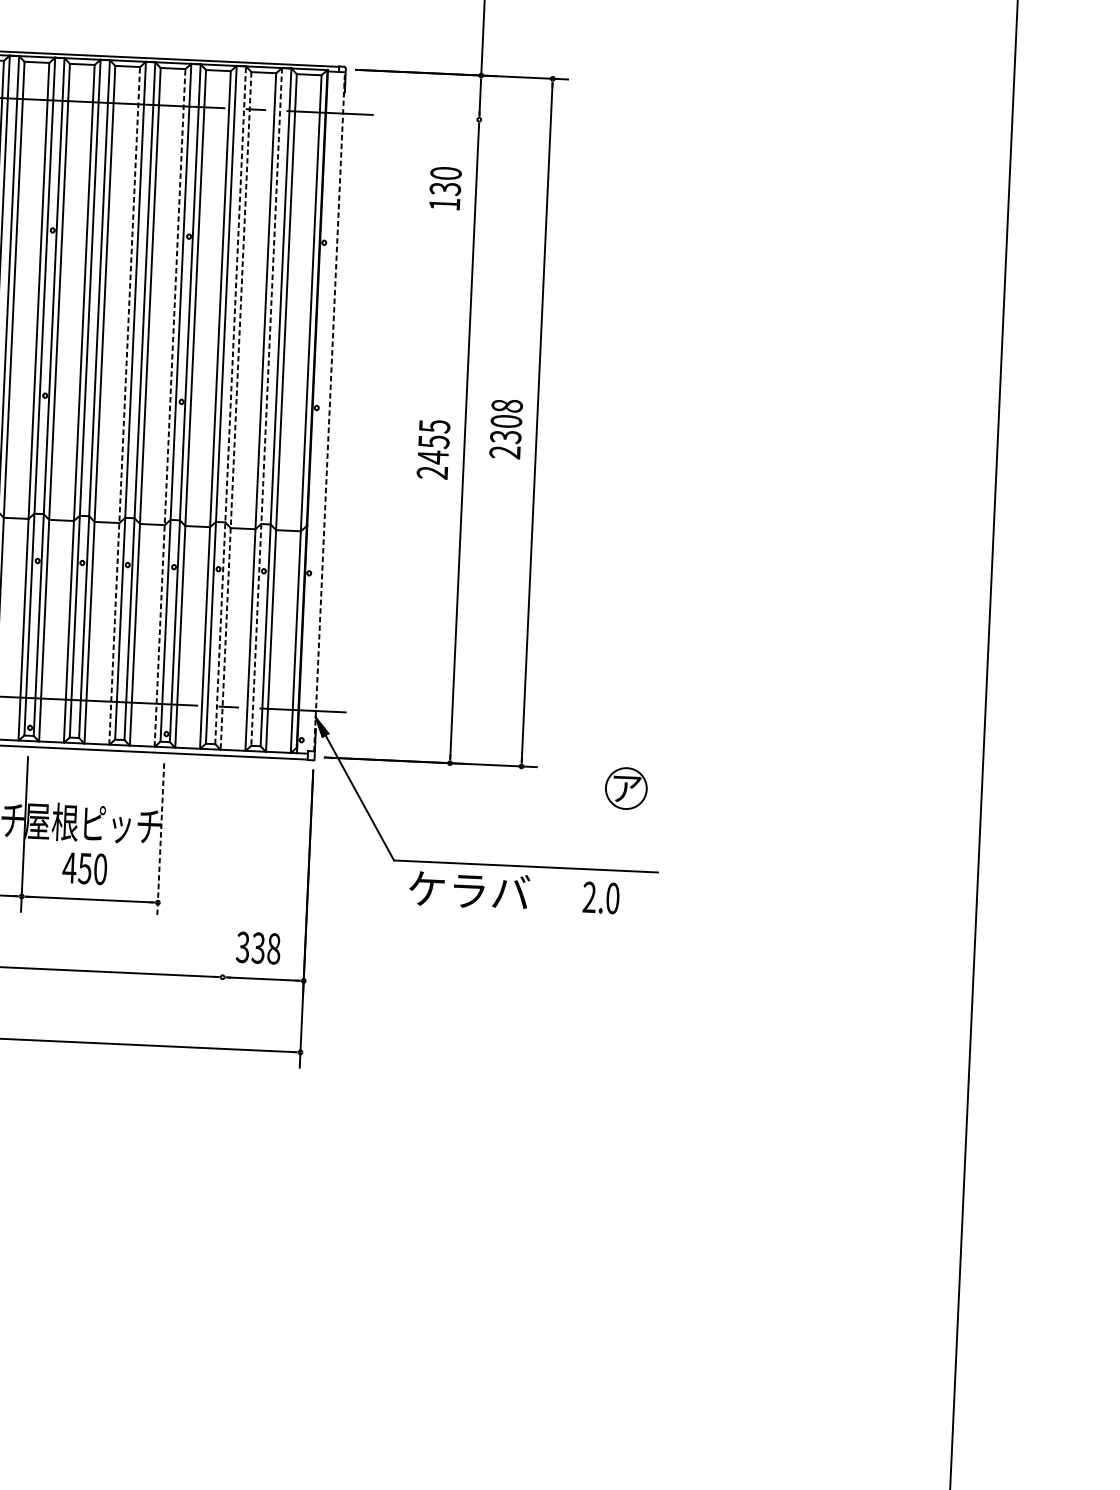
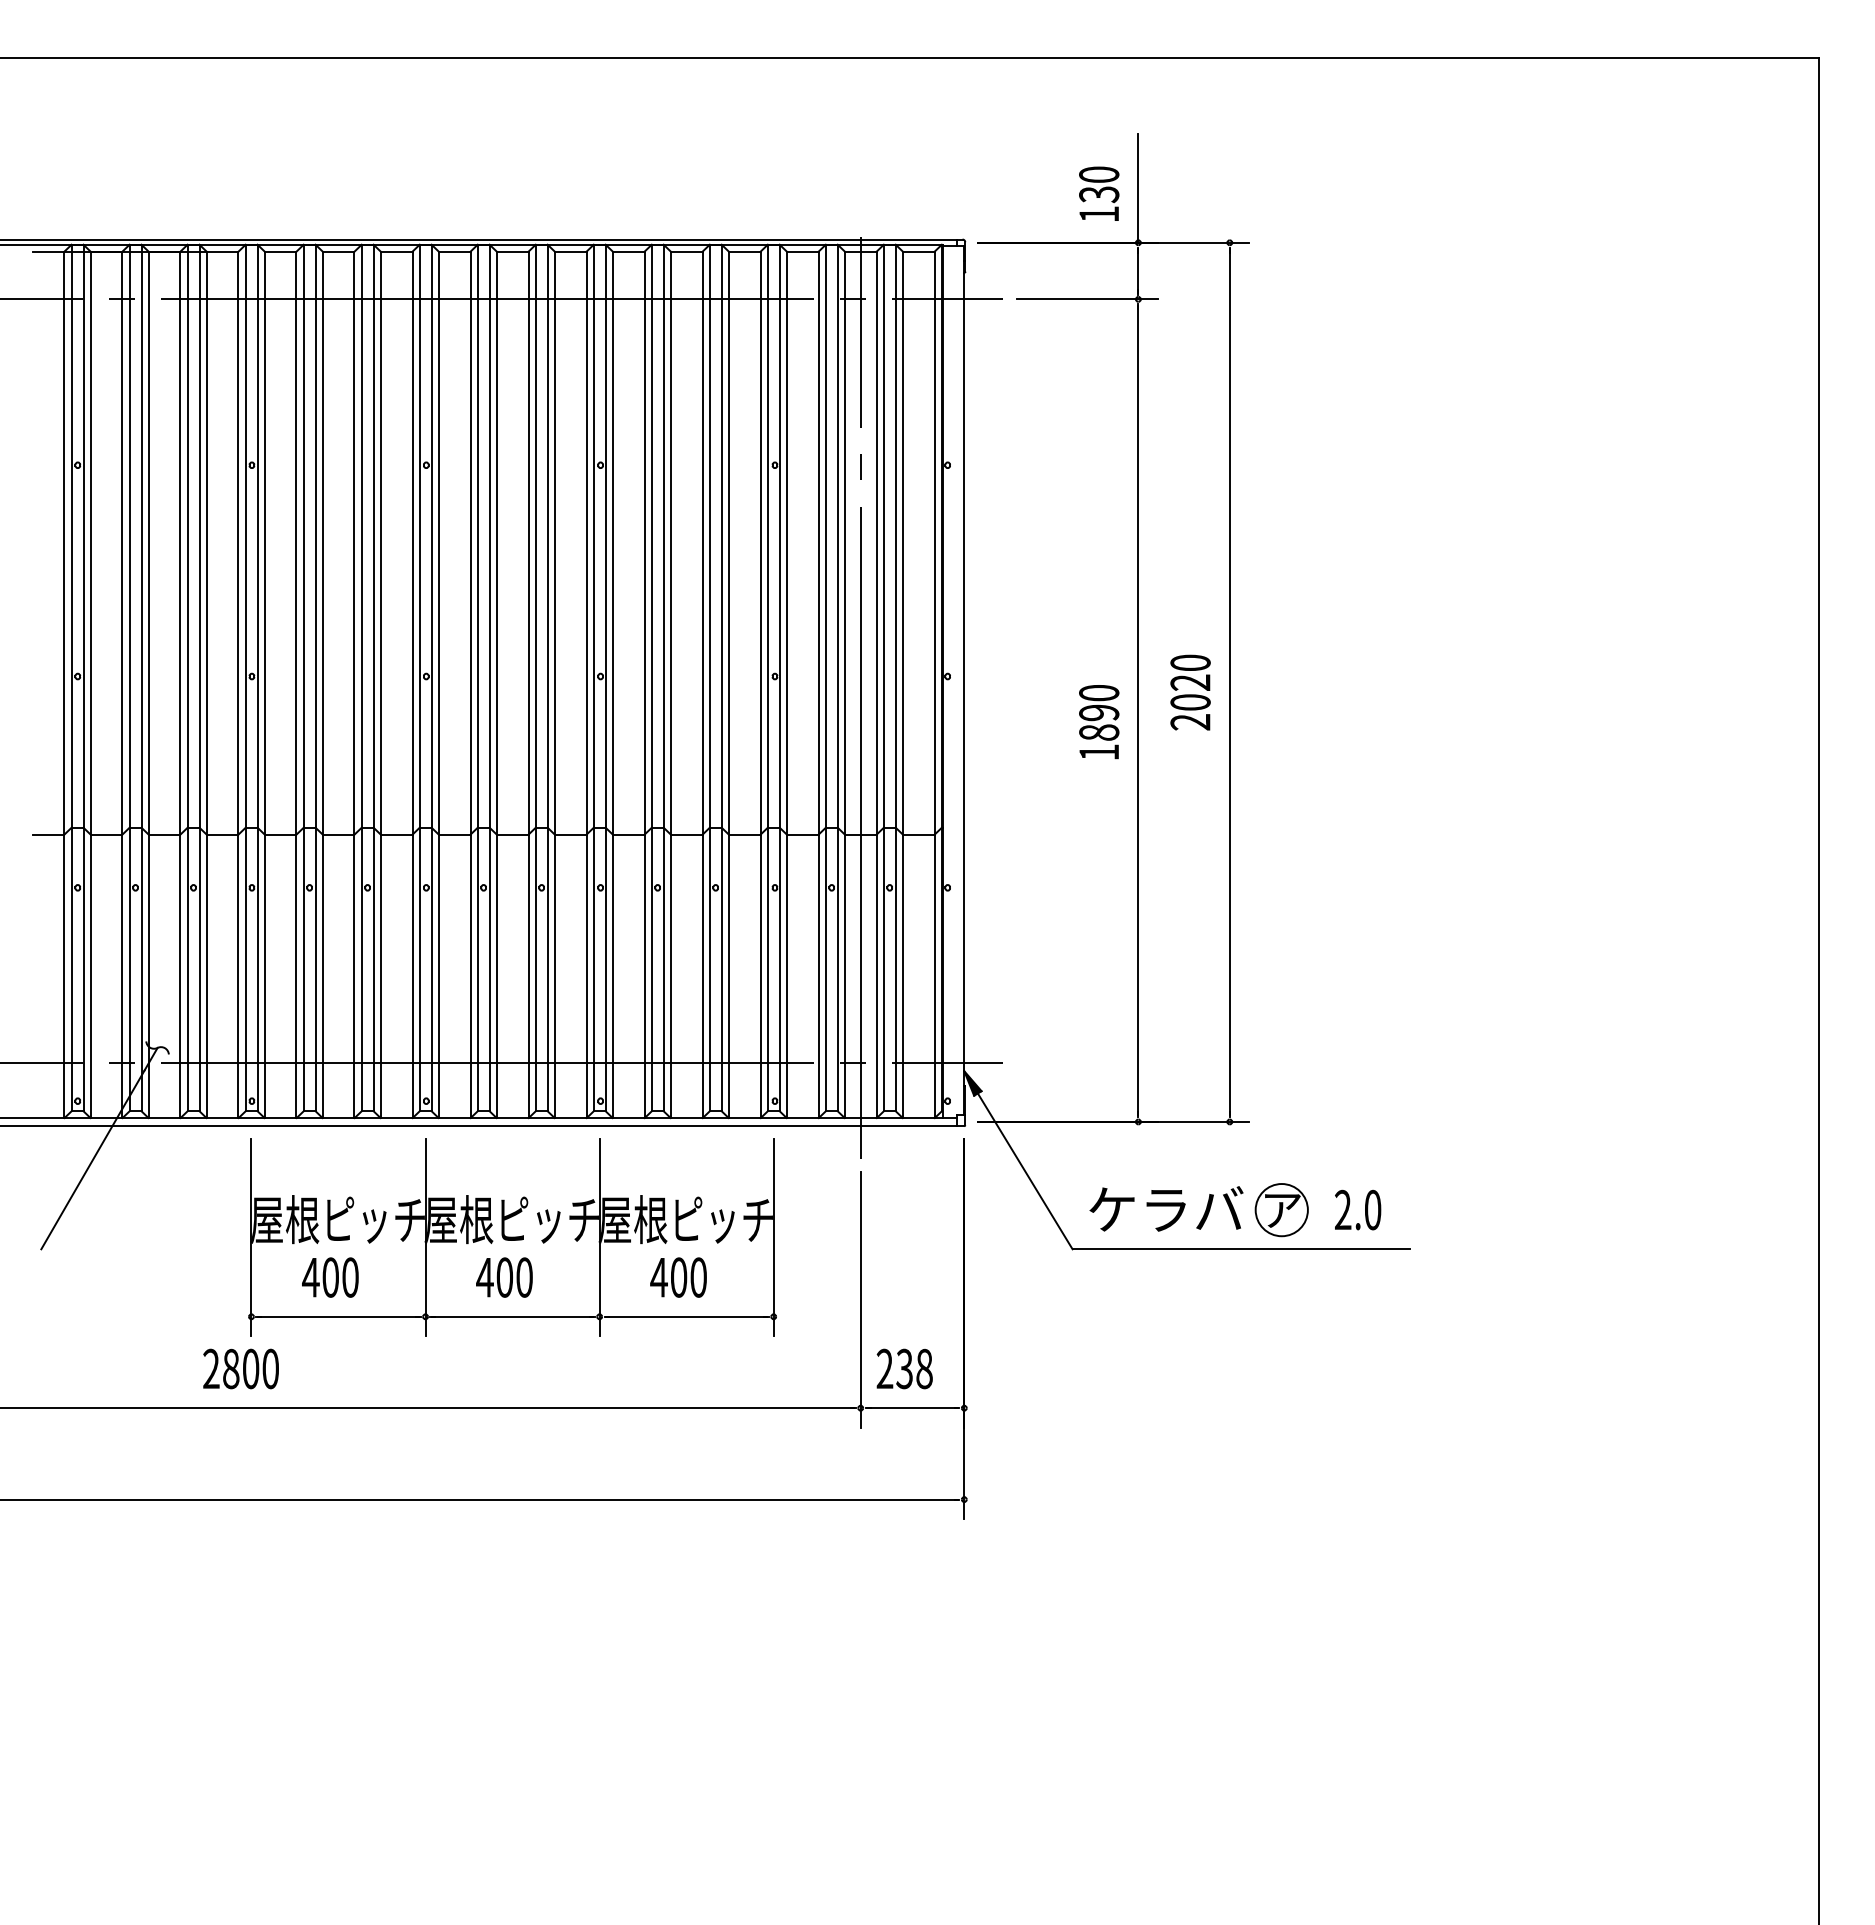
line: (438, 118) -> (1086, 299), added
text: (445, 188) -> (1099, 193), moved
line: (230, 404) -> (837, 677), dashed -> solid
line: (124, 405) -> (702, 684), dashed -> solid
line: (169, 407) -> (760, 684), dashed -> solid
line: (266, 407) -> (883, 678), dashed -> solid
line: (235, 411) -> (844, 685), dashed -> solid
line: (329, 411) -> (964, 680), dashed -> solid
text: (506, 421) -> (1190, 682), 2308 -> 2020
line: (247, 422) -> (860, 698), added
text: (433, 449) -> (1099, 722), 2455 -> 1890
part: (626, 788) -> (1281, 1210), moved
line: (160, 840) -> (773, 1237), dashed -> solid
text: (84, 868) -> (678, 1277), 450 -> 400
text: (469, 889) -> (1166, 1208), moved
line: (226, 892) -> (860, 1299), added
text: (601, 897) -> (1358, 1209), moved
text: (242, 947) -> (884, 1369), 338 -> 238

